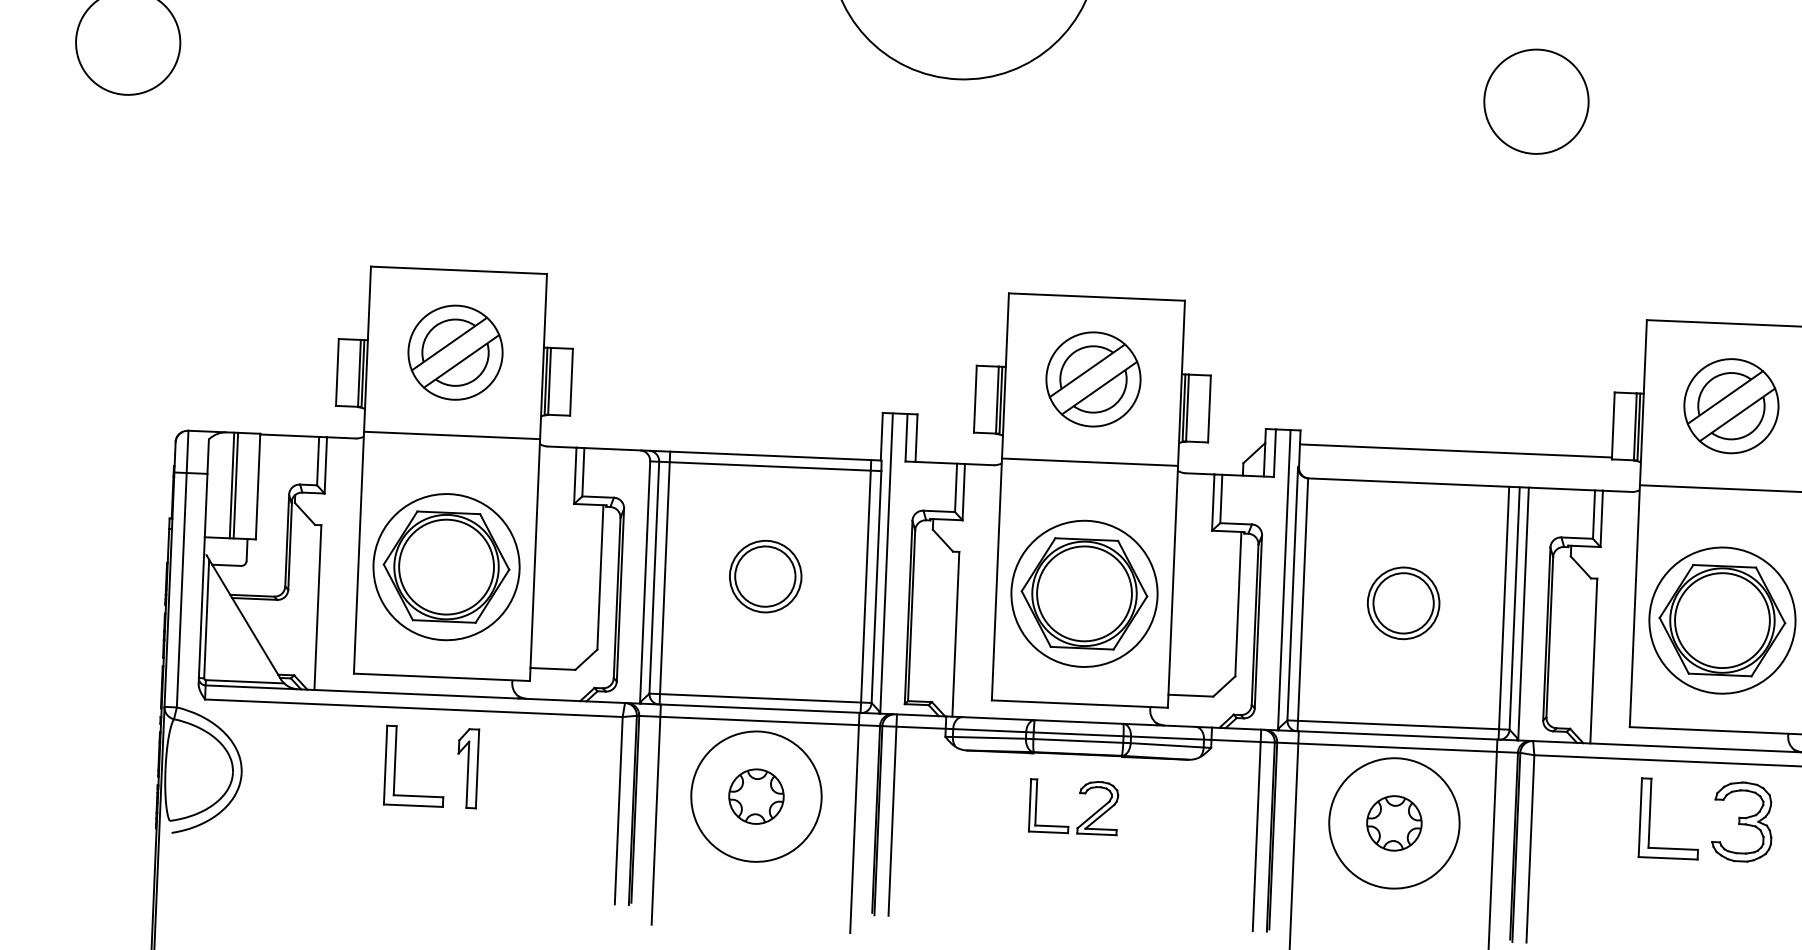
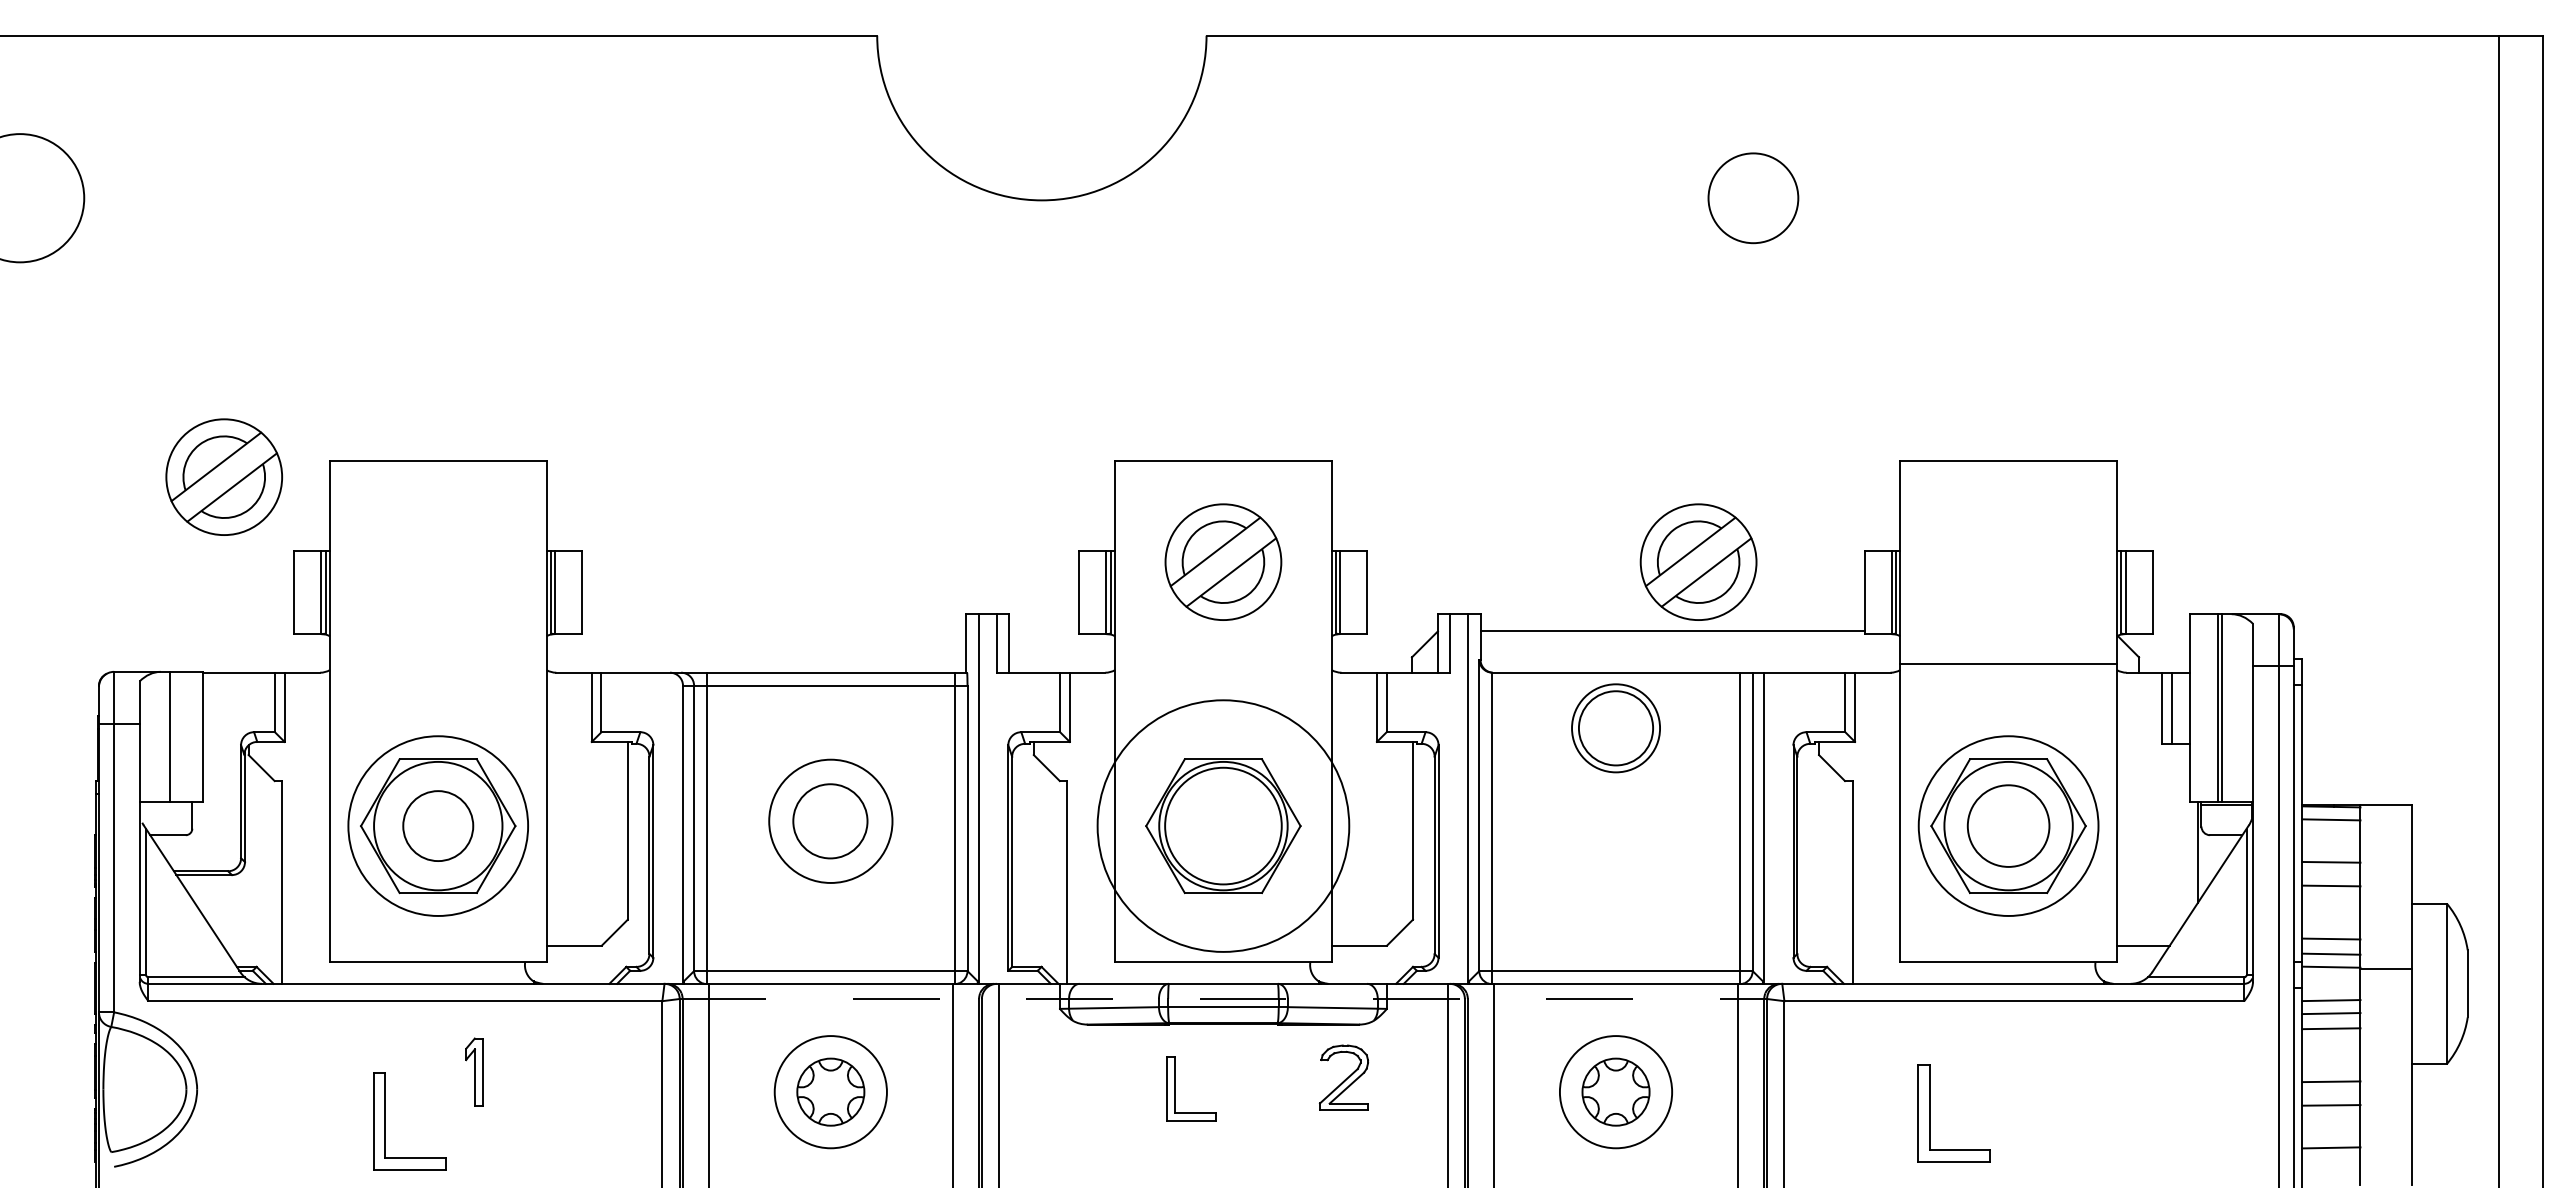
circle: (1536, 102) -> (1753, 198), size x0.7
part: (454, 352) -> (223, 476), moved
part: (1731, 405) -> (1698, 561), moved
line: (451, 435) -> (437, 664), removed
line: (1090, 462) -> (1223, 664), removed
line: (236, 485) -> (175, 736), removed
circle: (445, 566) -> (437, 825), size x0.6
circle: (765, 576) -> (830, 821), size x1.4
circle: (1084, 593) -> (1223, 825), size x1.4
part: (1403, 603) -> (1615, 728), moved
circle: (1722, 620) -> (2008, 825), size x0.7
line: (1078, 734) -> (1223, 999), solid -> dashed
part: (395, 765) -> (385, 1121), moved
part: (467, 768) -> (474, 1072), size x0.7
circle: (756, 796) -> (830, 1092), size x0.7
part: (1097, 807) -> (1343, 1077), moved
part: (1650, 818) -> (1930, 1113), moved
part: (1742, 821) -> (2043, 1072), removed
circle: (1393, 823) -> (1615, 1092), size x0.7

